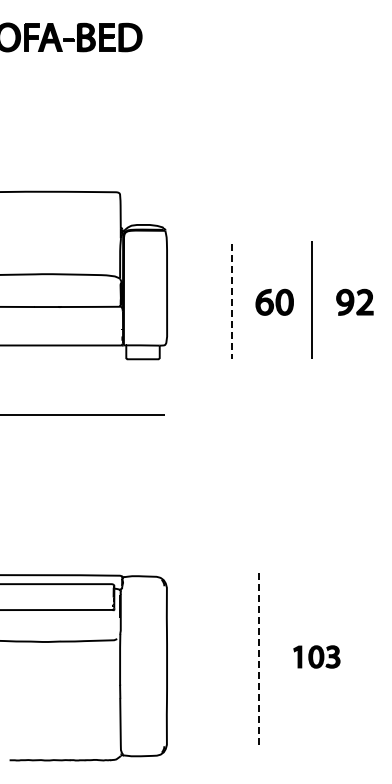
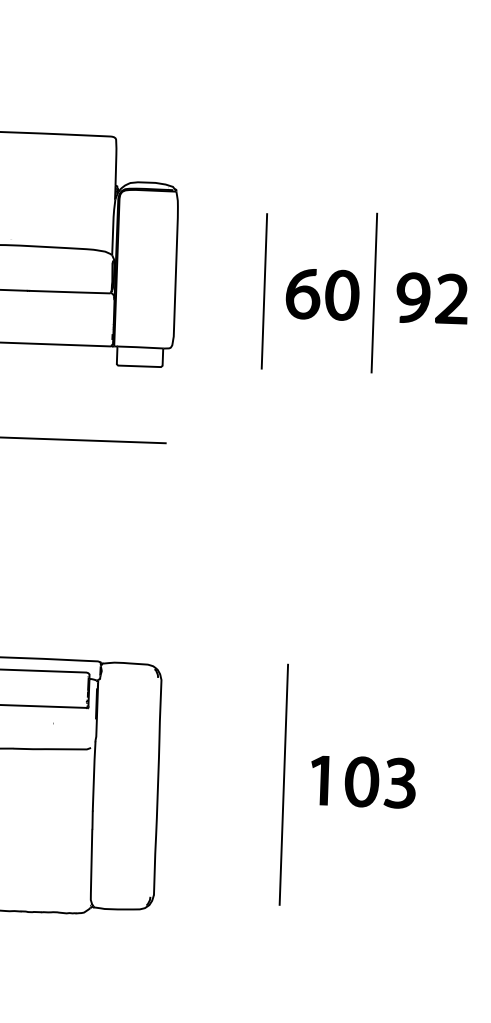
line: (232, 301) -> (264, 291), dashed -> solid
part: (274, 302) -> (322, 294), size x1.43
part: (354, 302) -> (431, 298), size x1.43
part: (316, 656) -> (362, 781), size x1.67
line: (258, 661) -> (283, 785), dashed -> solid

